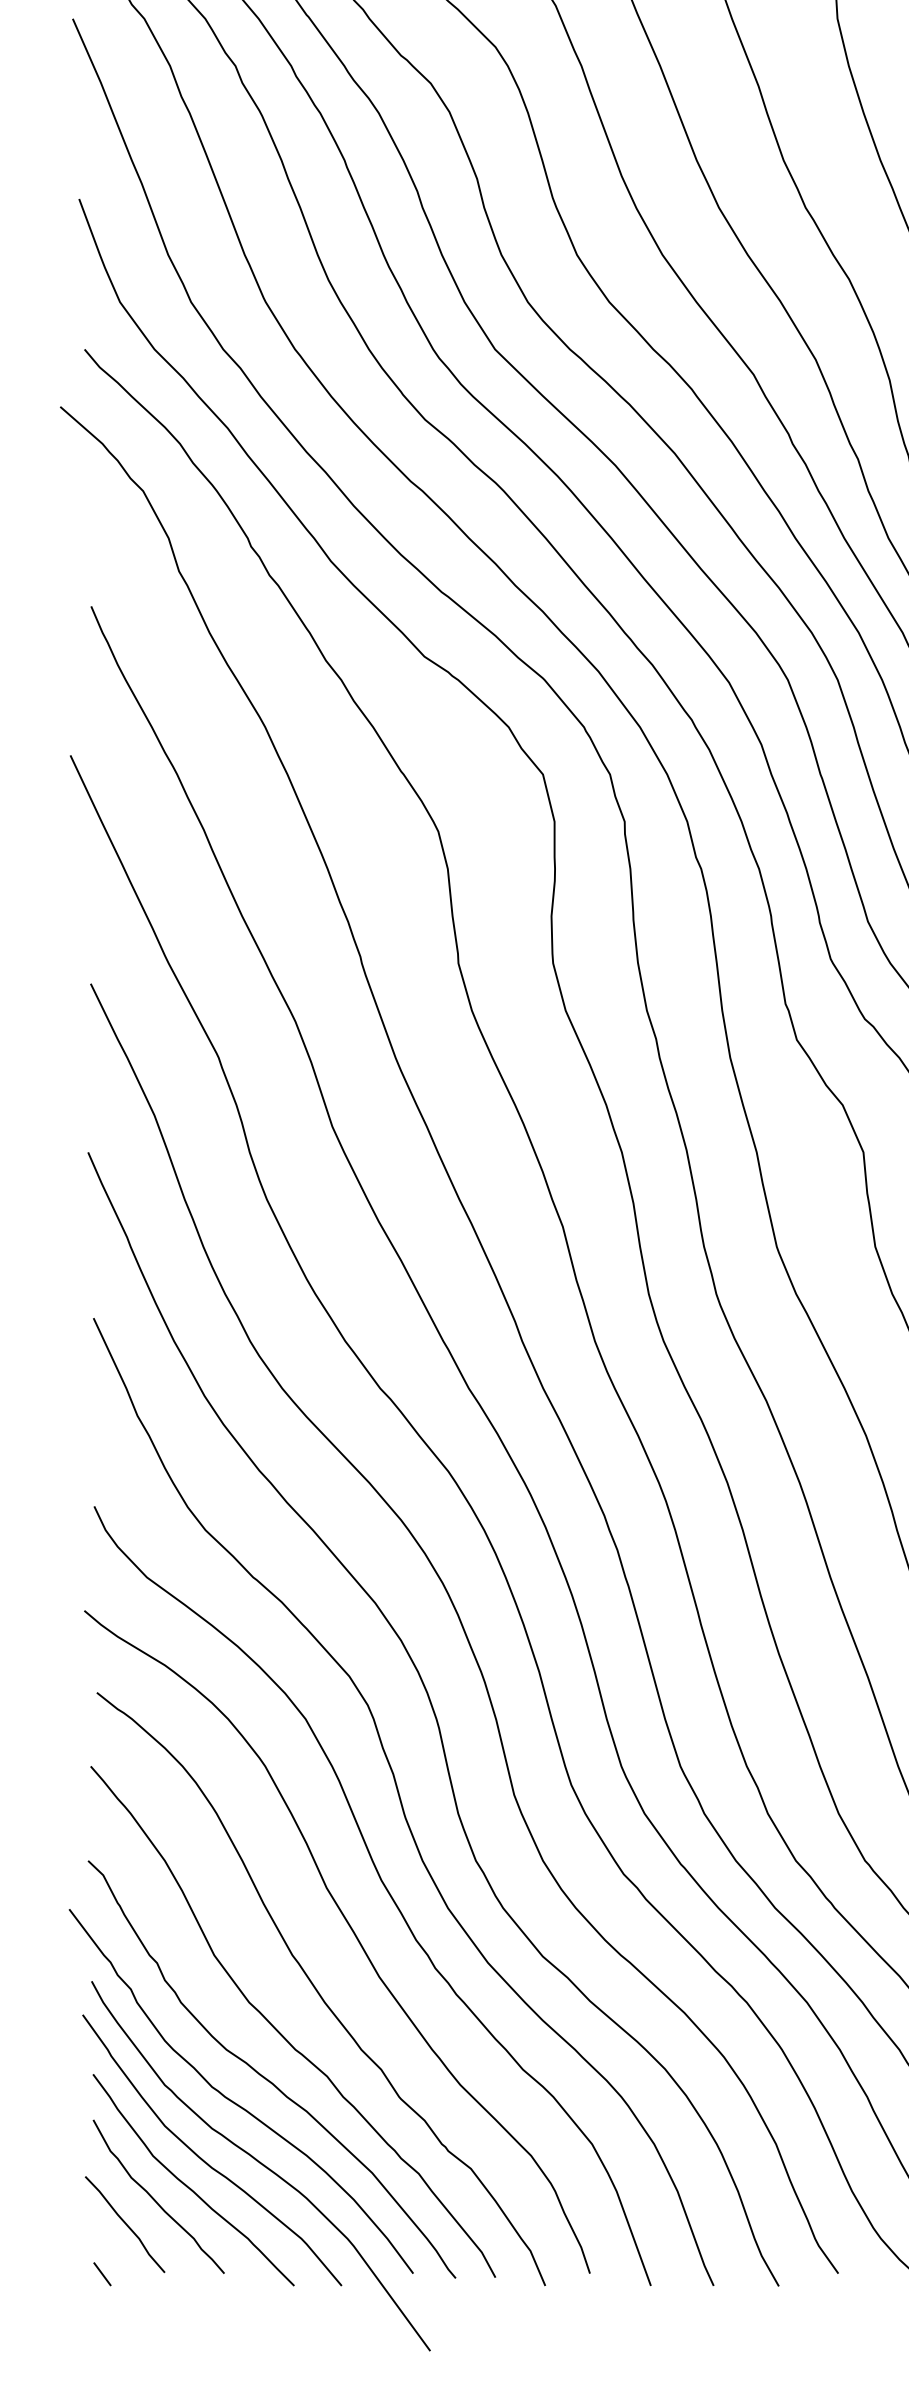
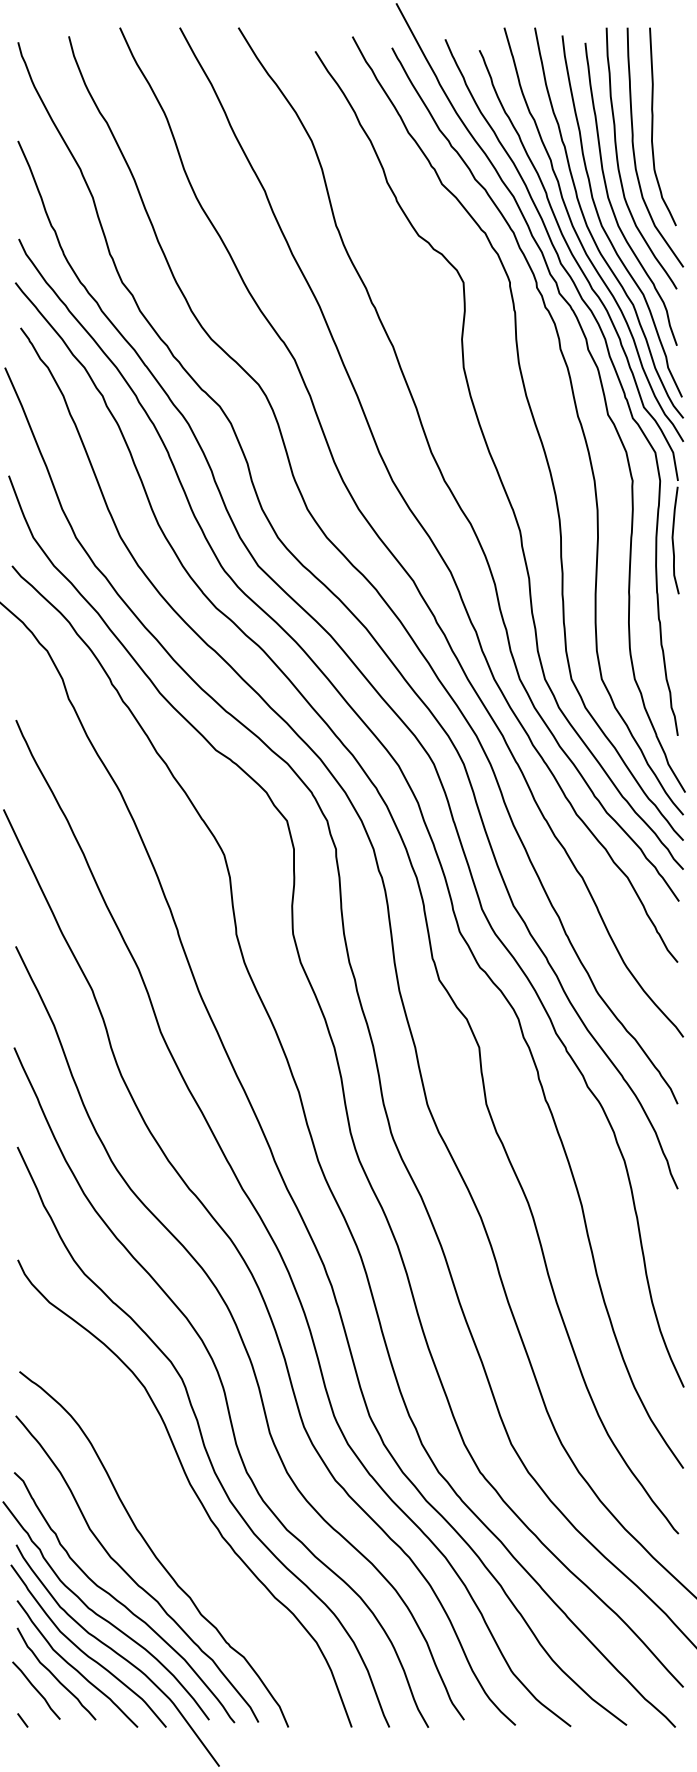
curve: (350, 1930) -> (171, 1514), removed

